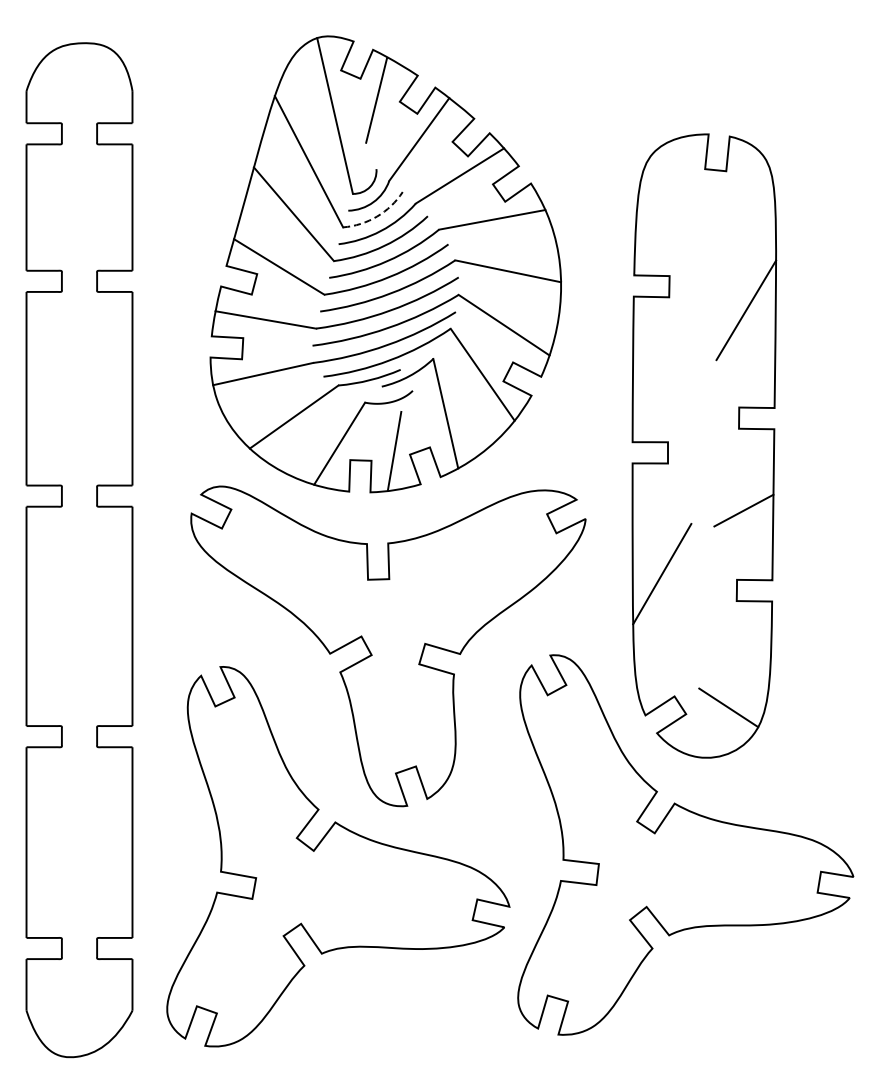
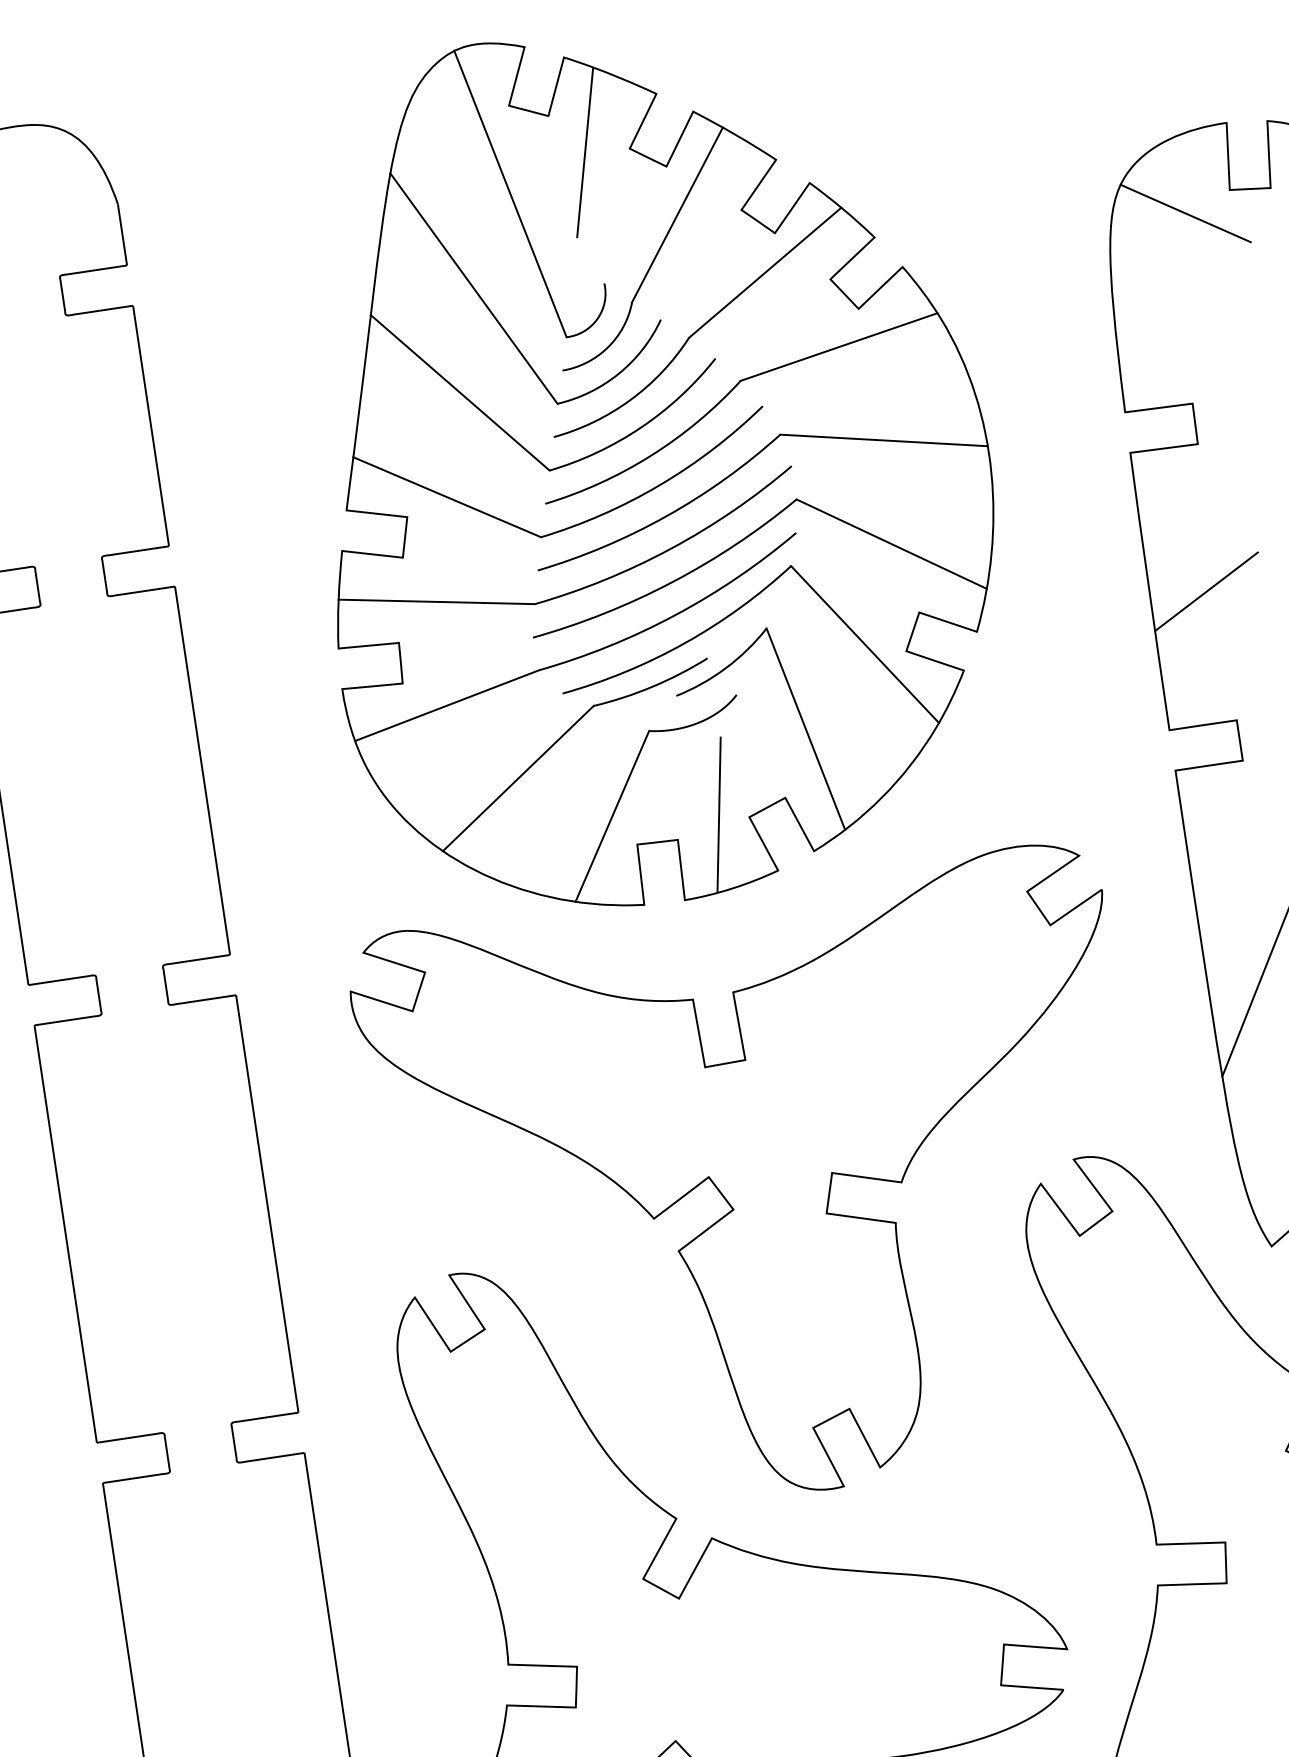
line: (680, 177) -> (1185, 212), added
arc: (377, 216) -> (619, 373), dashed -> solid
line: (661, 373) -> (1204, 591), added

